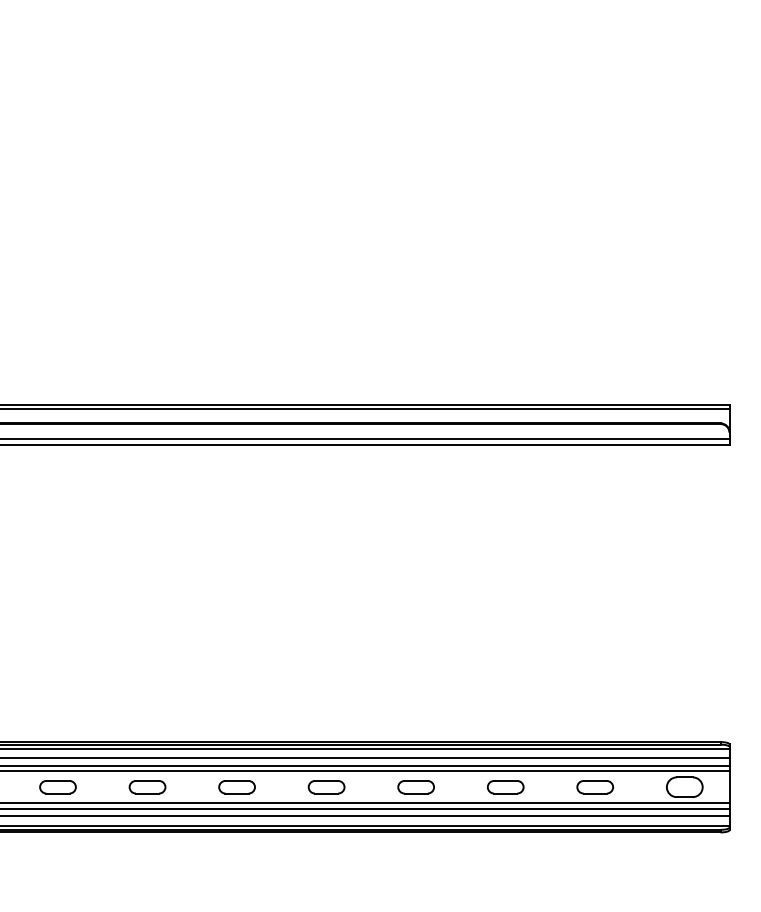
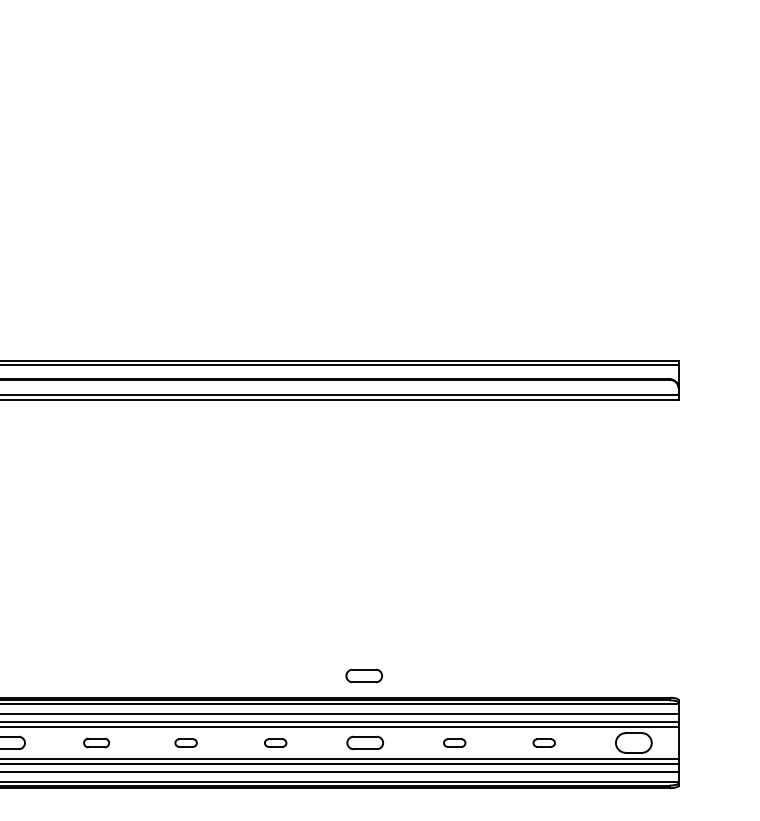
part: (414, 720) -> (363, 676), added
part: (147, 787) -> (96, 743), size x0.7
part: (236, 787) -> (185, 743), size x0.6
part: (326, 787) -> (275, 743), size x0.6
part: (505, 787) -> (454, 743), size x0.6
part: (594, 787) -> (543, 743), size x0.6

